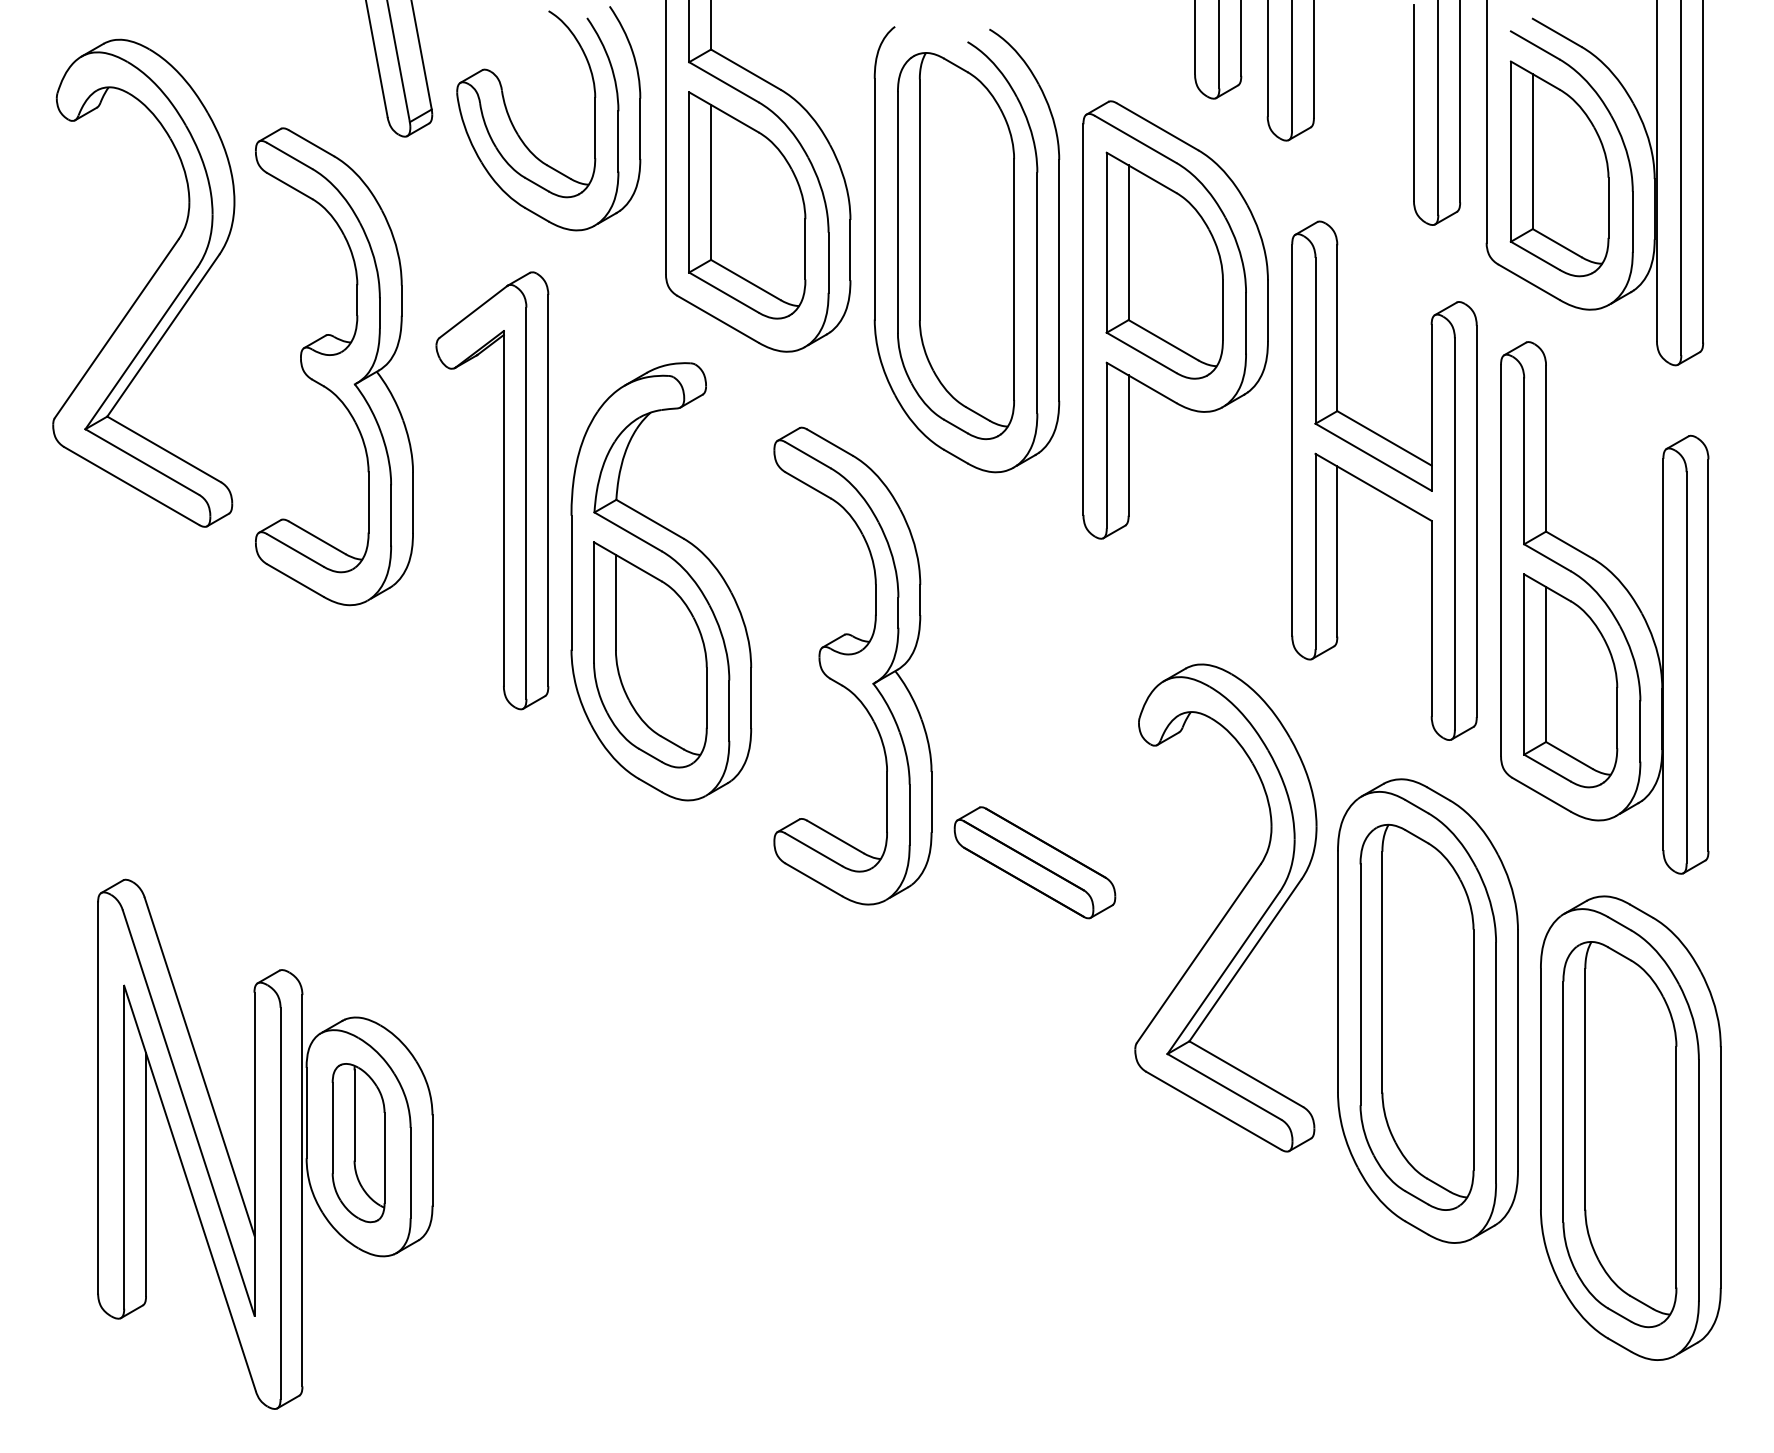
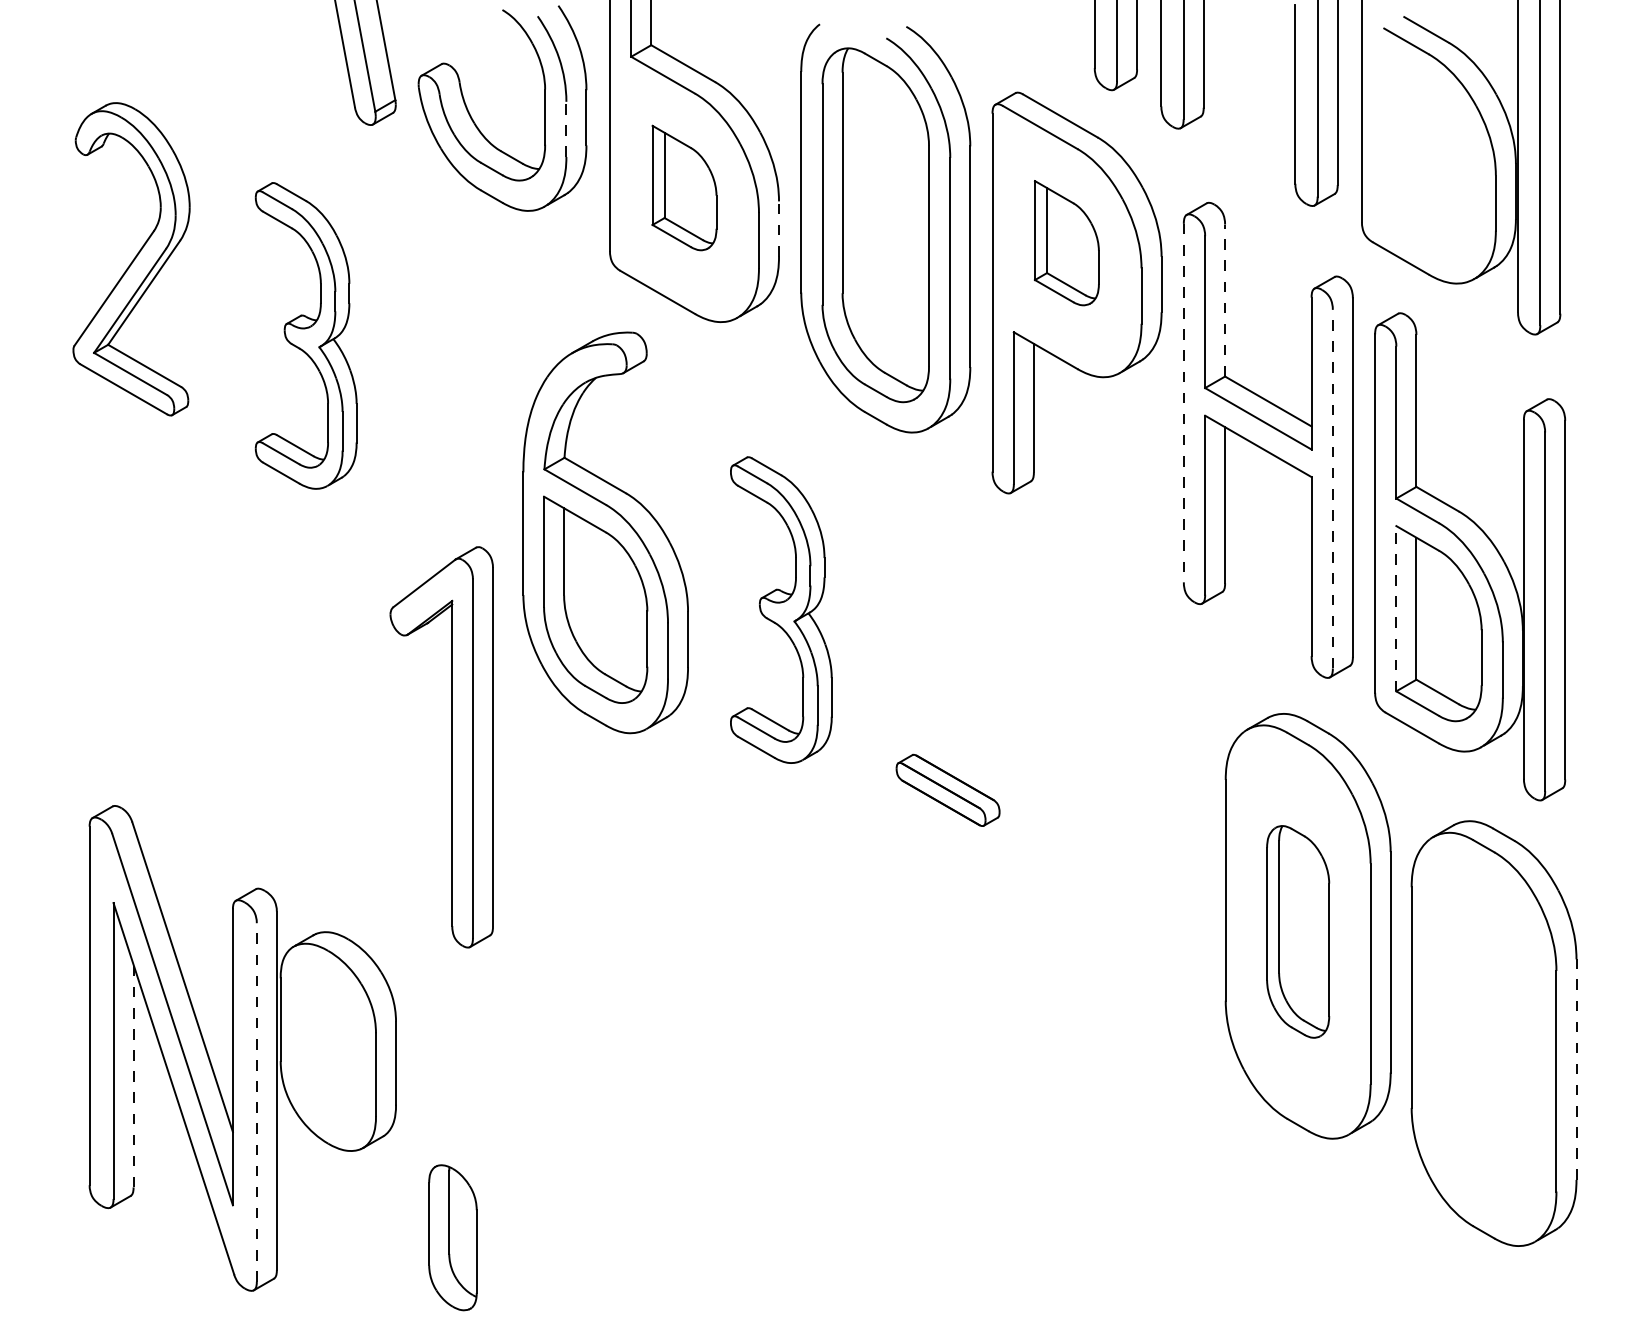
line: (618, 140) -> (566, 128), solid -> dashed
part: (1559, 168) -> (1428, 154), removed
part: (747, 205) -> (684, 188), size x0.6
line: (850, 249) -> (779, 228), solid -> dashed
part: (1164, 265) -> (1066, 243), size x0.6
part: (143, 282) -> (131, 258), size x0.7
line: (1337, 328) -> (1225, 300), solid -> dashed
part: (334, 366) -> (306, 335), size x0.7
line: (1292, 440) -> (1184, 403), solid -> dashed
part: (503, 490) -> (451, 747), moved
line: (1454, 534) -> (1332, 489), solid -> dashed
line: (1524, 664) -> (1396, 608), solid -> dashed
part: (852, 665) -> (780, 609), size x0.7
part: (1034, 862) -> (947, 790), size x0.7
part: (1225, 907) -> (1122, 831), removed
part: (1416, 1016) -> (1297, 931), size x0.6
part: (1619, 1134) -> (1483, 1039), removed
part: (358, 1143) -> (452, 1238), moved
line: (1720, 1167) -> (1576, 1069), solid -> dashed
line: (146, 1174) -> (133, 1076), solid -> dashed
line: (280, 1203) -> (256, 1102), solid -> dashed

